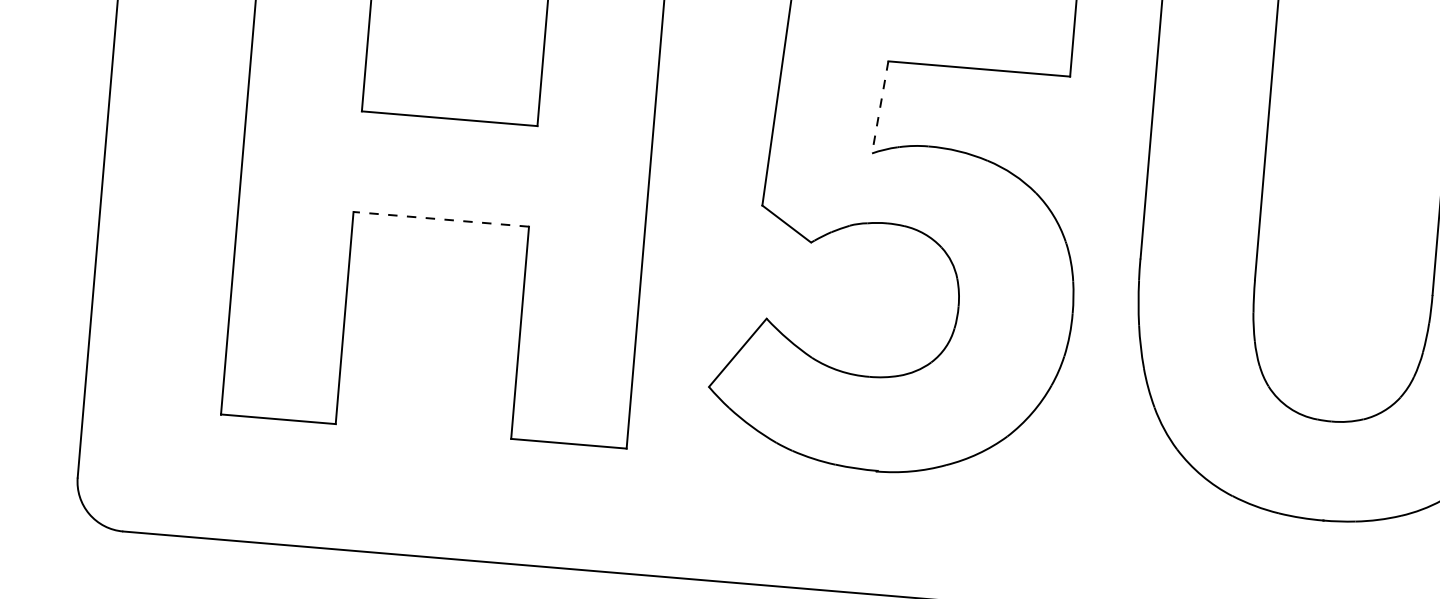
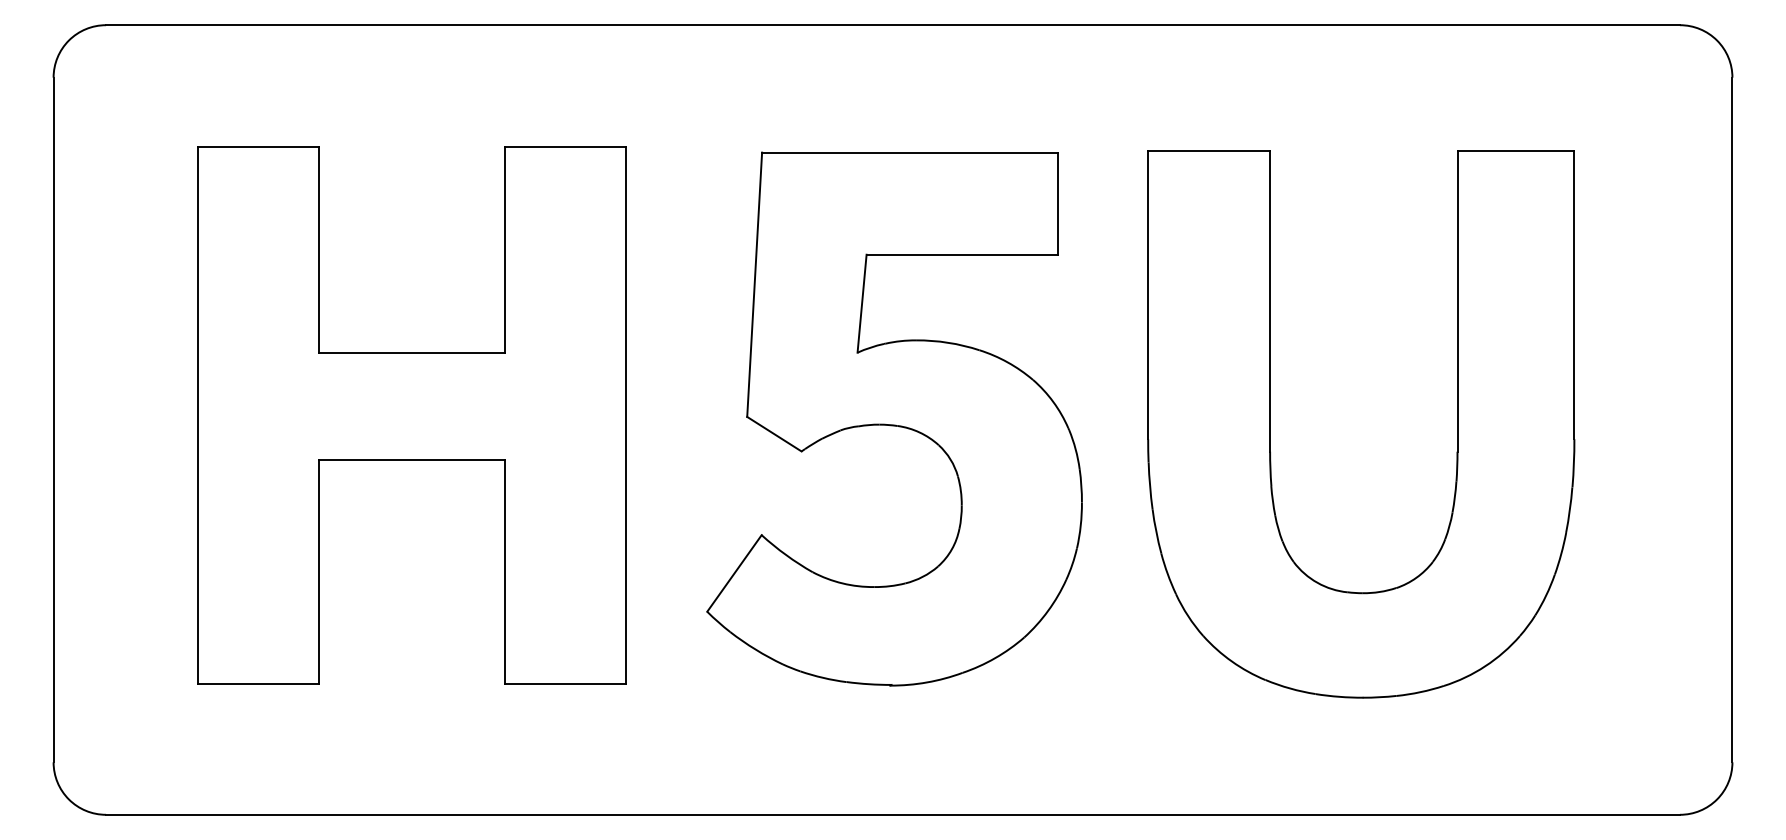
line: (880, 108) -> (862, 304), dashed -> solid
line: (440, 219) -> (411, 459), dashed -> solid

